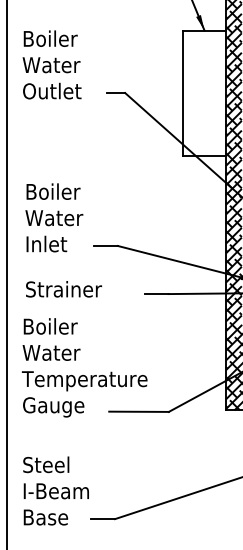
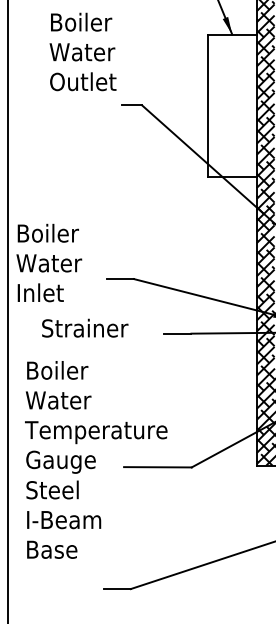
text: (51, 64) -> (82, 51), moved
text: (54, 217) -> (49, 262), moved
text: (64, 289) -> (85, 328), moved
text: (55, 490) -> (63, 519), moved

